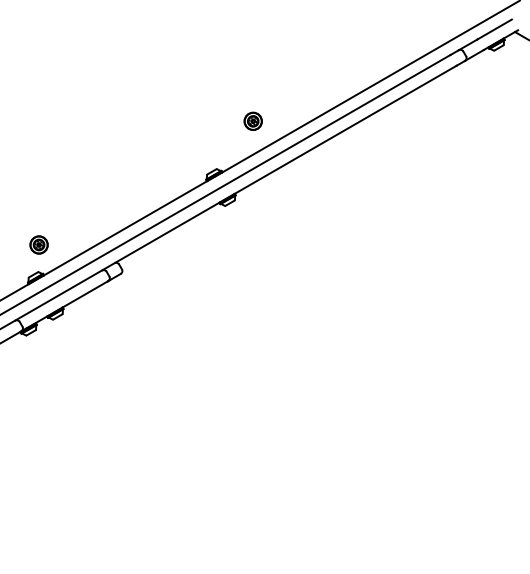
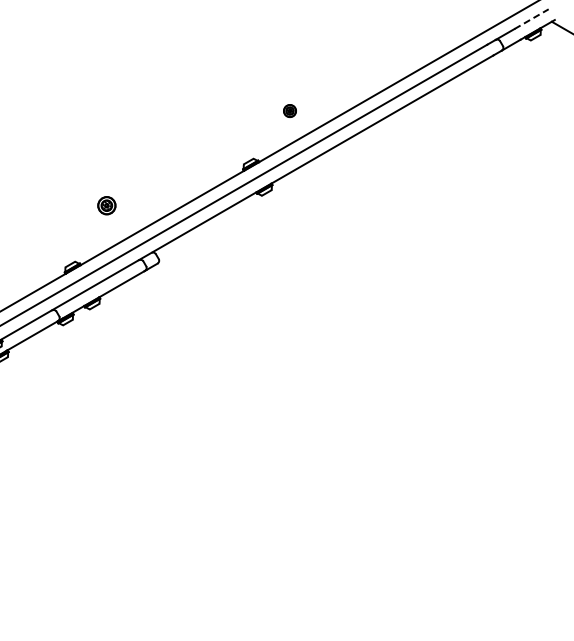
line: (494, 29) -> (531, 19), solid -> dashed
part: (252, 120) -> (289, 110), size x0.7
part: (38, 244) -> (106, 205), moved

